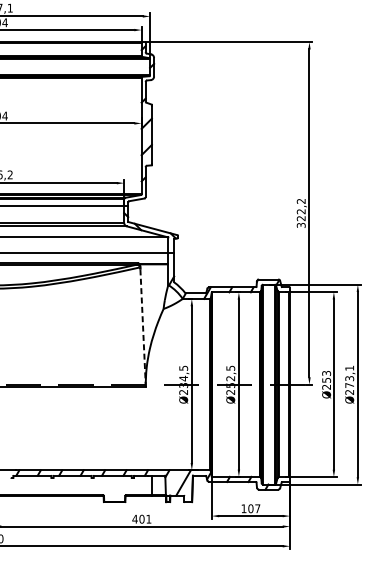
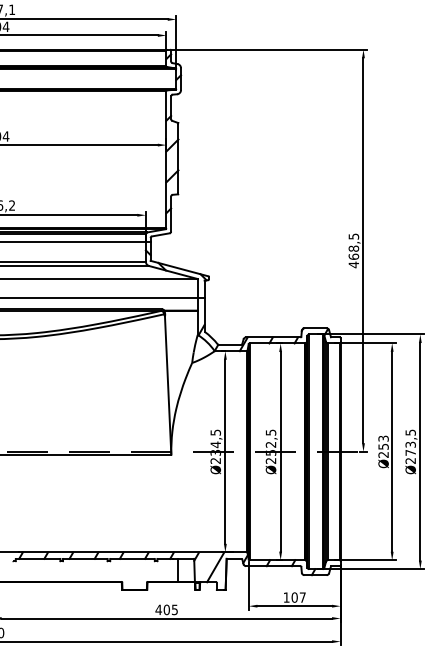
text: (300, 213) -> (353, 250), 322,2 -> 468,5
line: (143, 328) -> (168, 386), dashed -> solid
text: (349, 368) -> (410, 432), Ø273,1 -> Ø273,5
text: (148, 518) -> (174, 609), 401 -> 405

